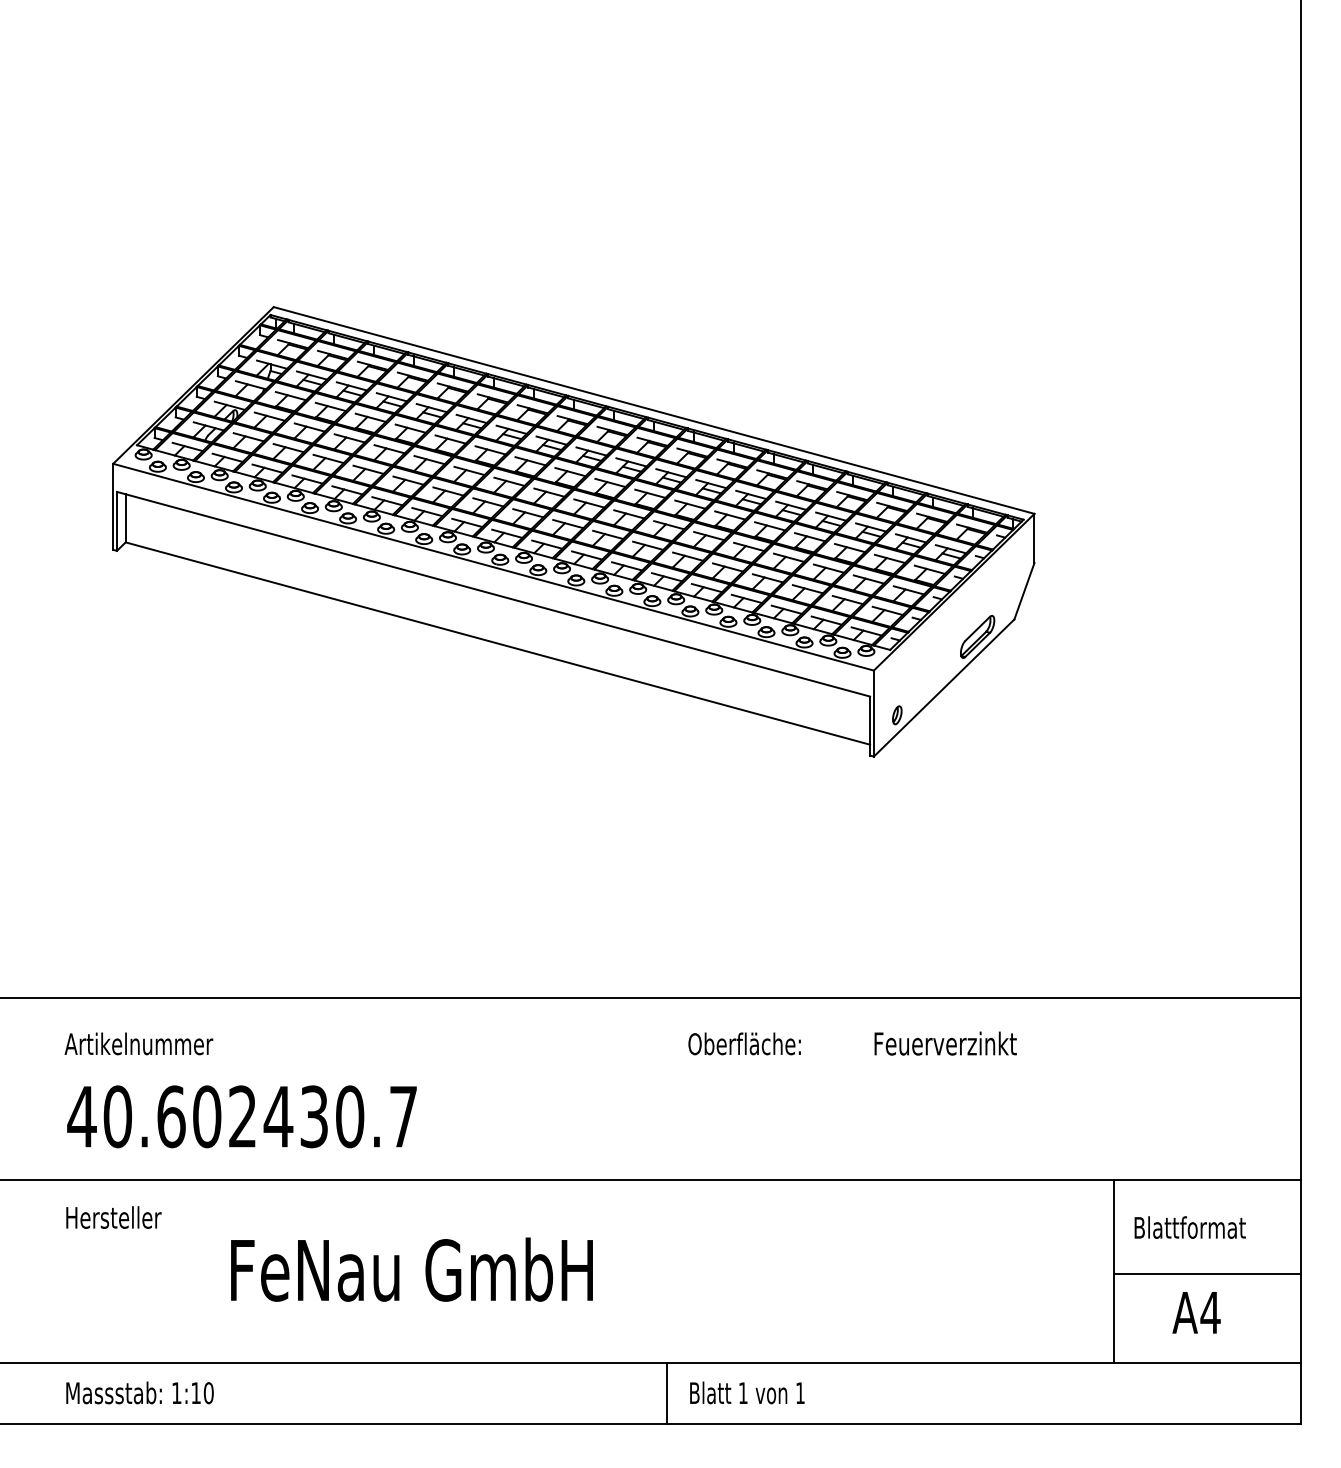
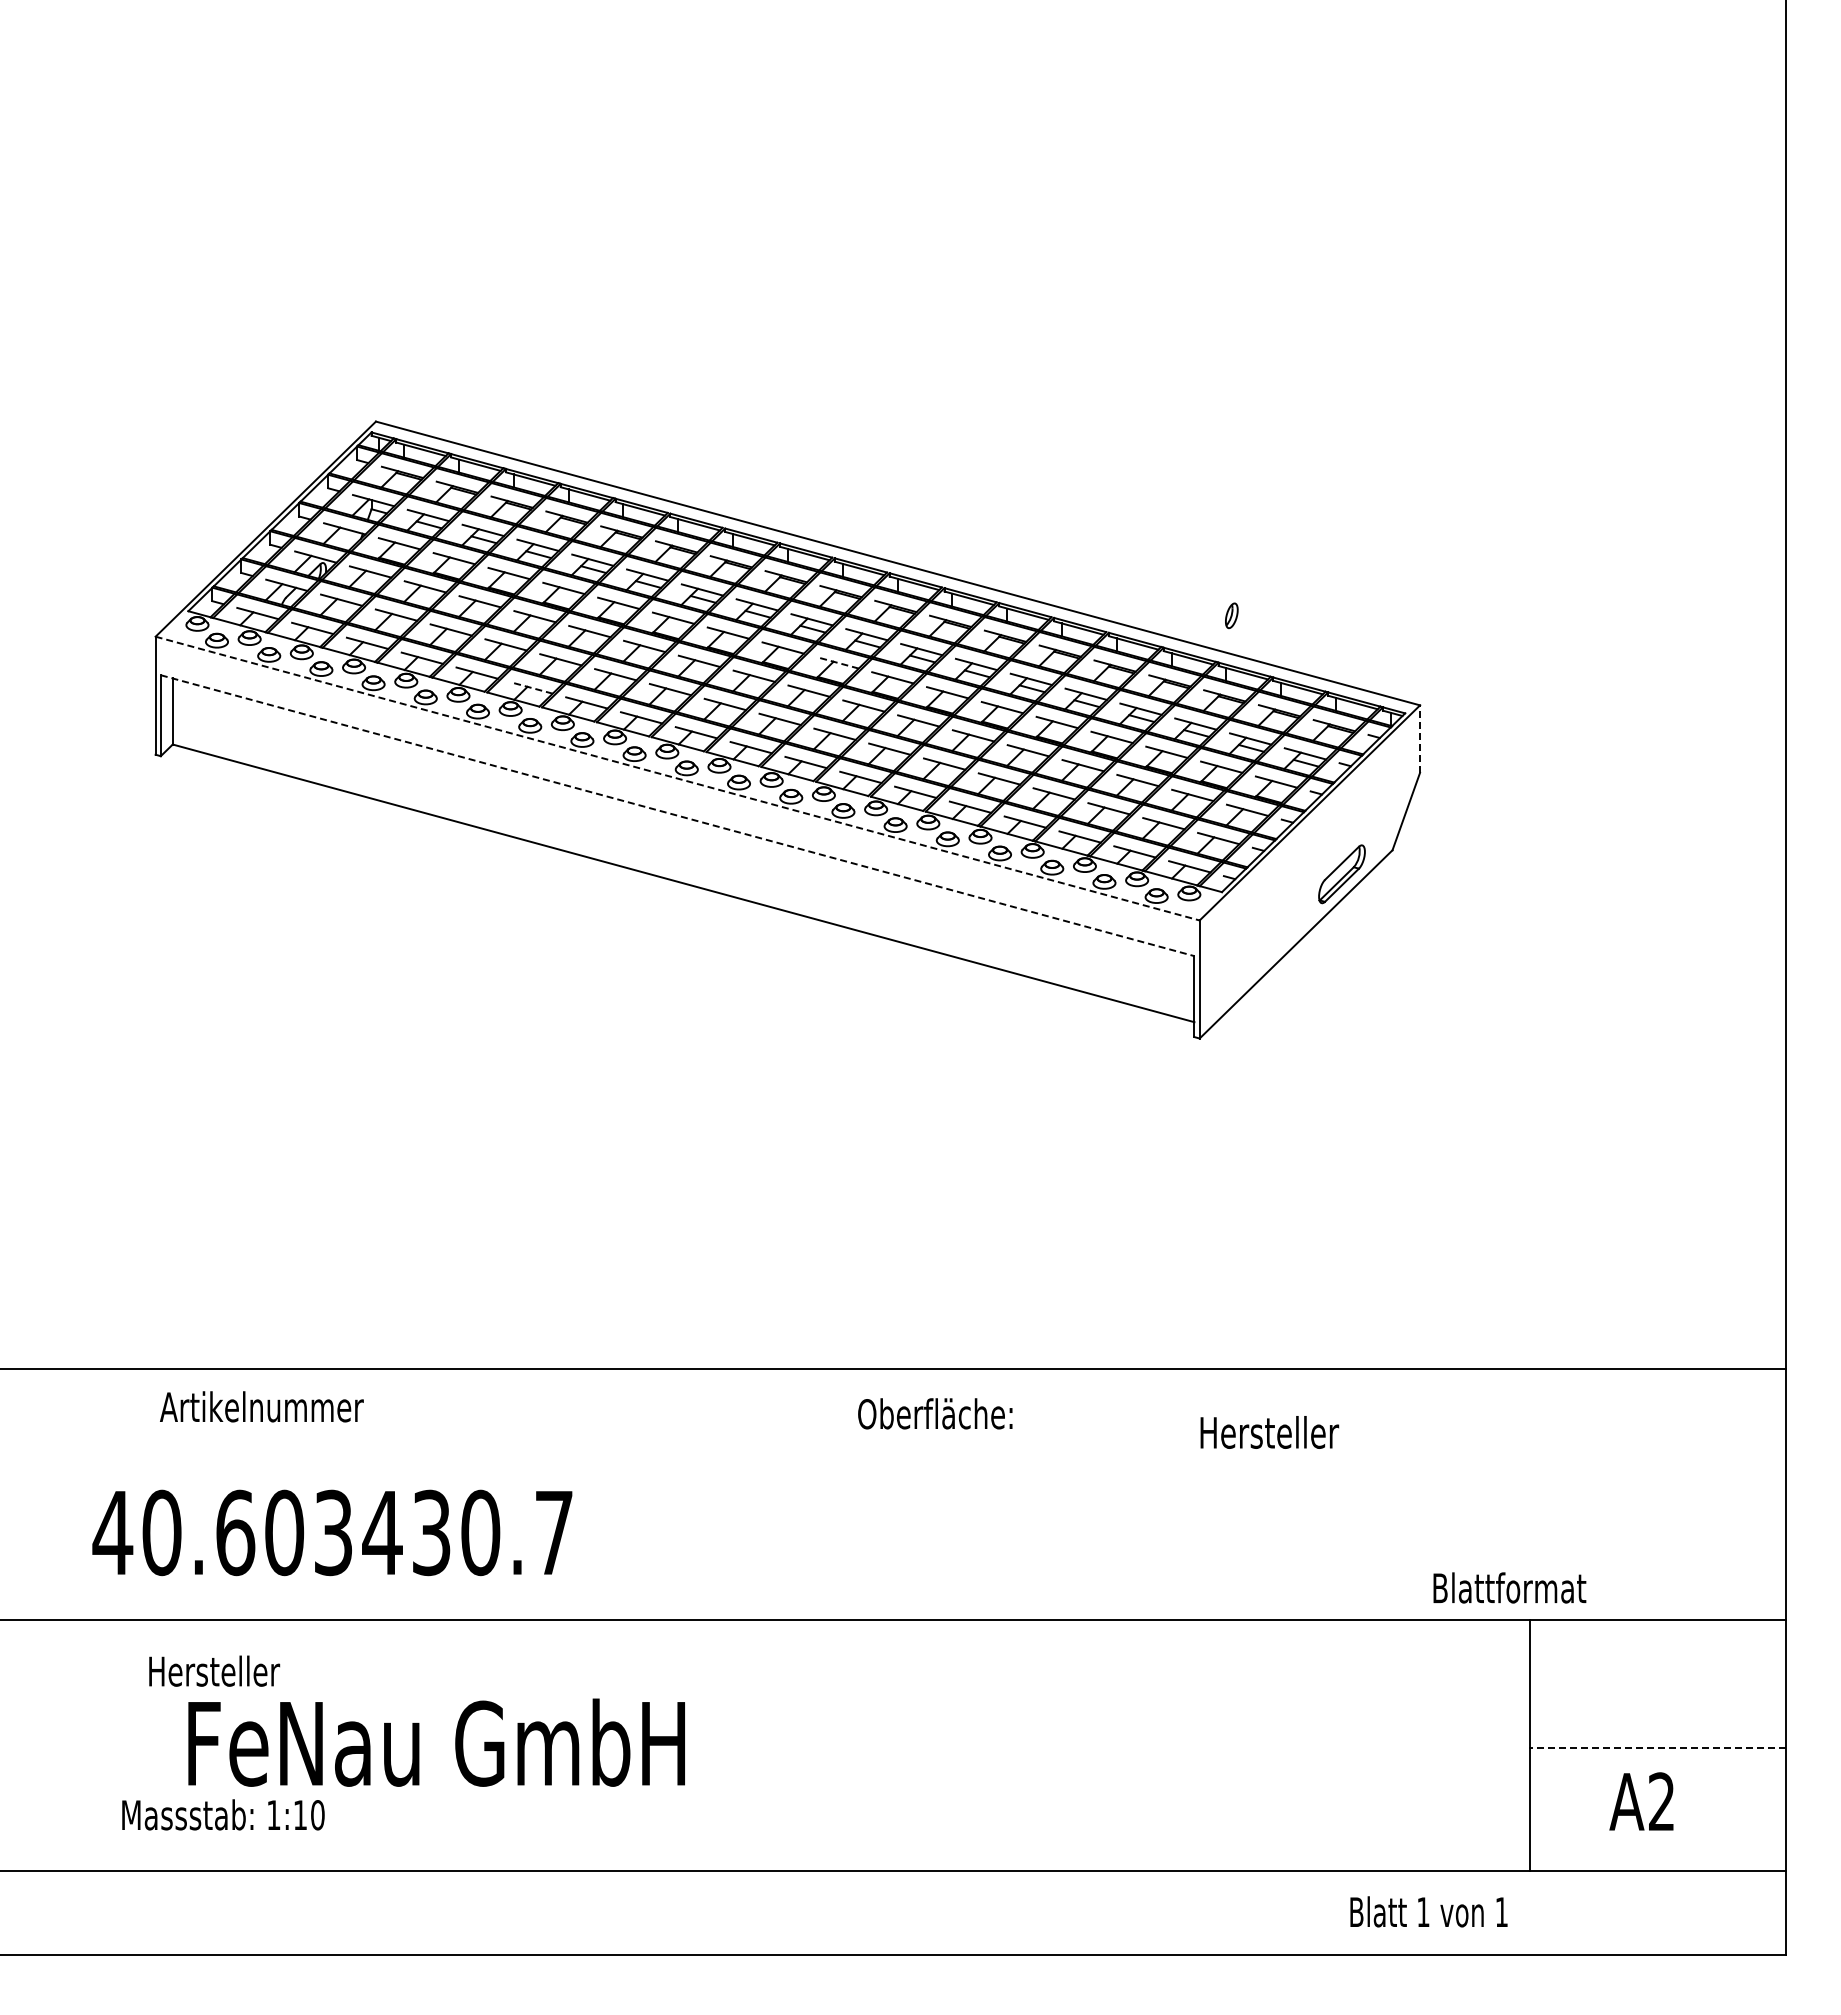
line: (610, 482) -> (837, 662), solid -> dashed
line: (387, 500) -> (531, 687), solid -> dashed
line: (1034, 538) -> (1420, 739), solid -> dashed
line: (493, 567) -> (677, 778), solid -> dashed
line: (493, 594) -> (677, 815), solid -> dashed
part: (897, 715) -> (1231, 615), moved
text: (138, 1043) -> (261, 1406), moved
text: (744, 1043) -> (935, 1413), moved
text: (946, 1043) -> (1299, 1432), Feuerverzinkt -> Hersteller
text: (242, 1117) -> (332, 1533), 40.602430.7 -> 40.603430.7
text: (113, 1217) -> (214, 1670), moved
text: (1189, 1227) -> (1509, 1587), moved
text: (411, 1269) -> (436, 1742), moved
line: (1207, 1273) -> (1657, 1748), solid -> dashed
text: (1210, 1312) -> (1661, 1801), A4 -> A2
text: (140, 1392) -> (223, 1814), moved
text: (747, 1392) -> (1428, 1911), moved
line: (666, 1393) -> (915, 1912), removed

